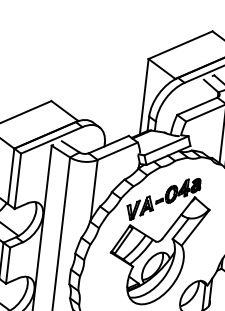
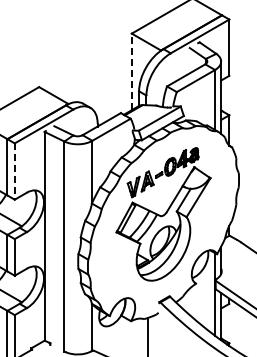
line: (143, 96) -> (131, 71), solid -> dashed
line: (17, 182) -> (14, 172), solid -> dashed

